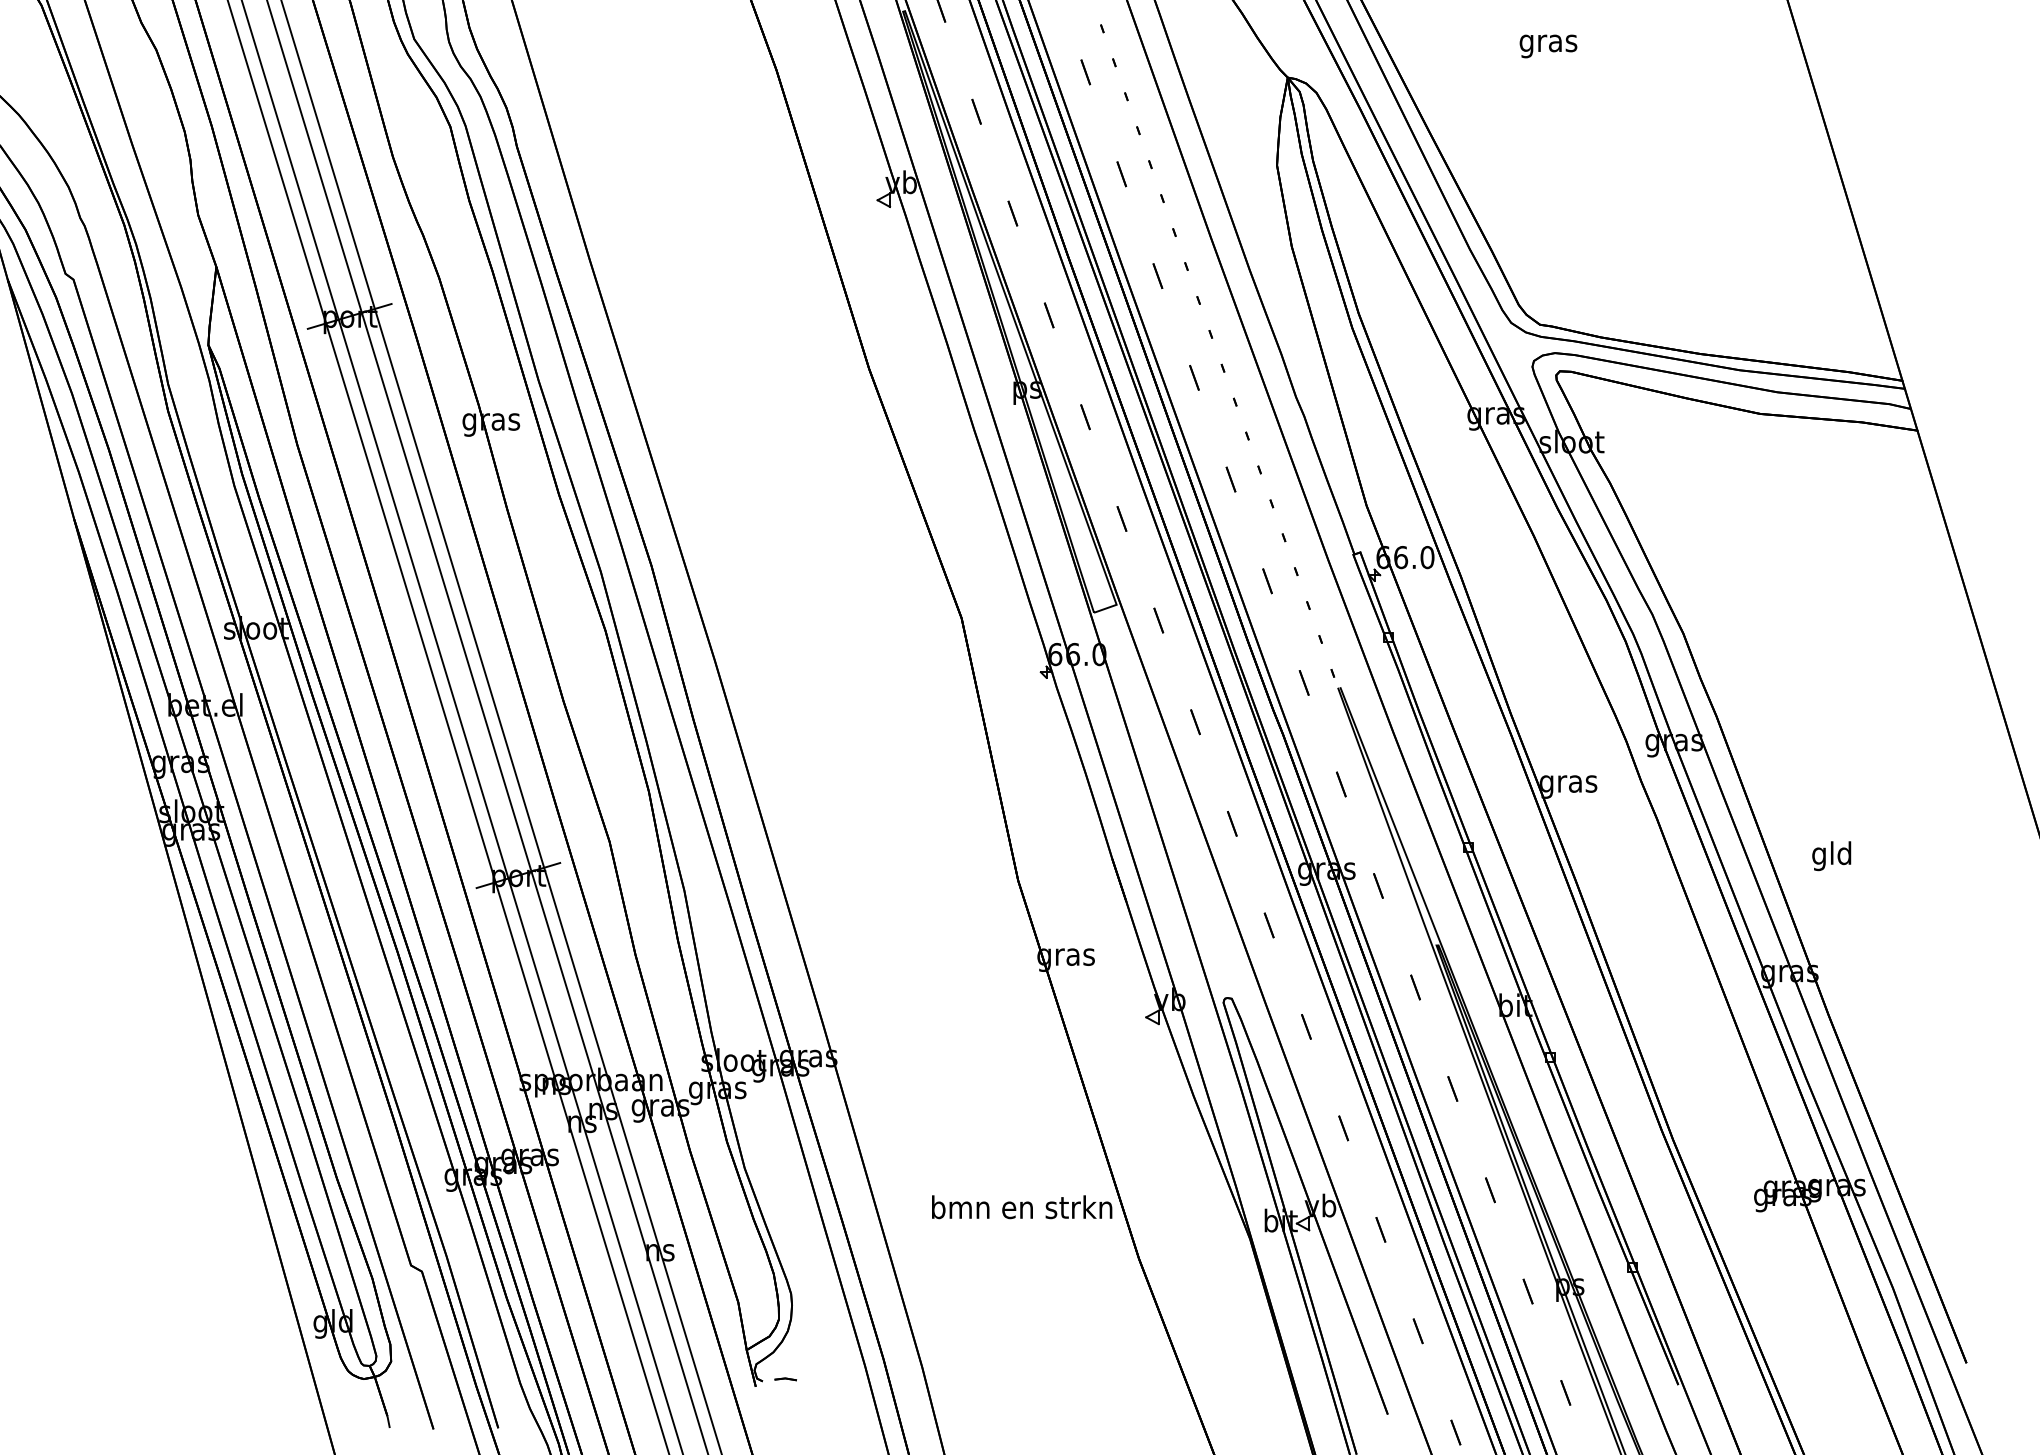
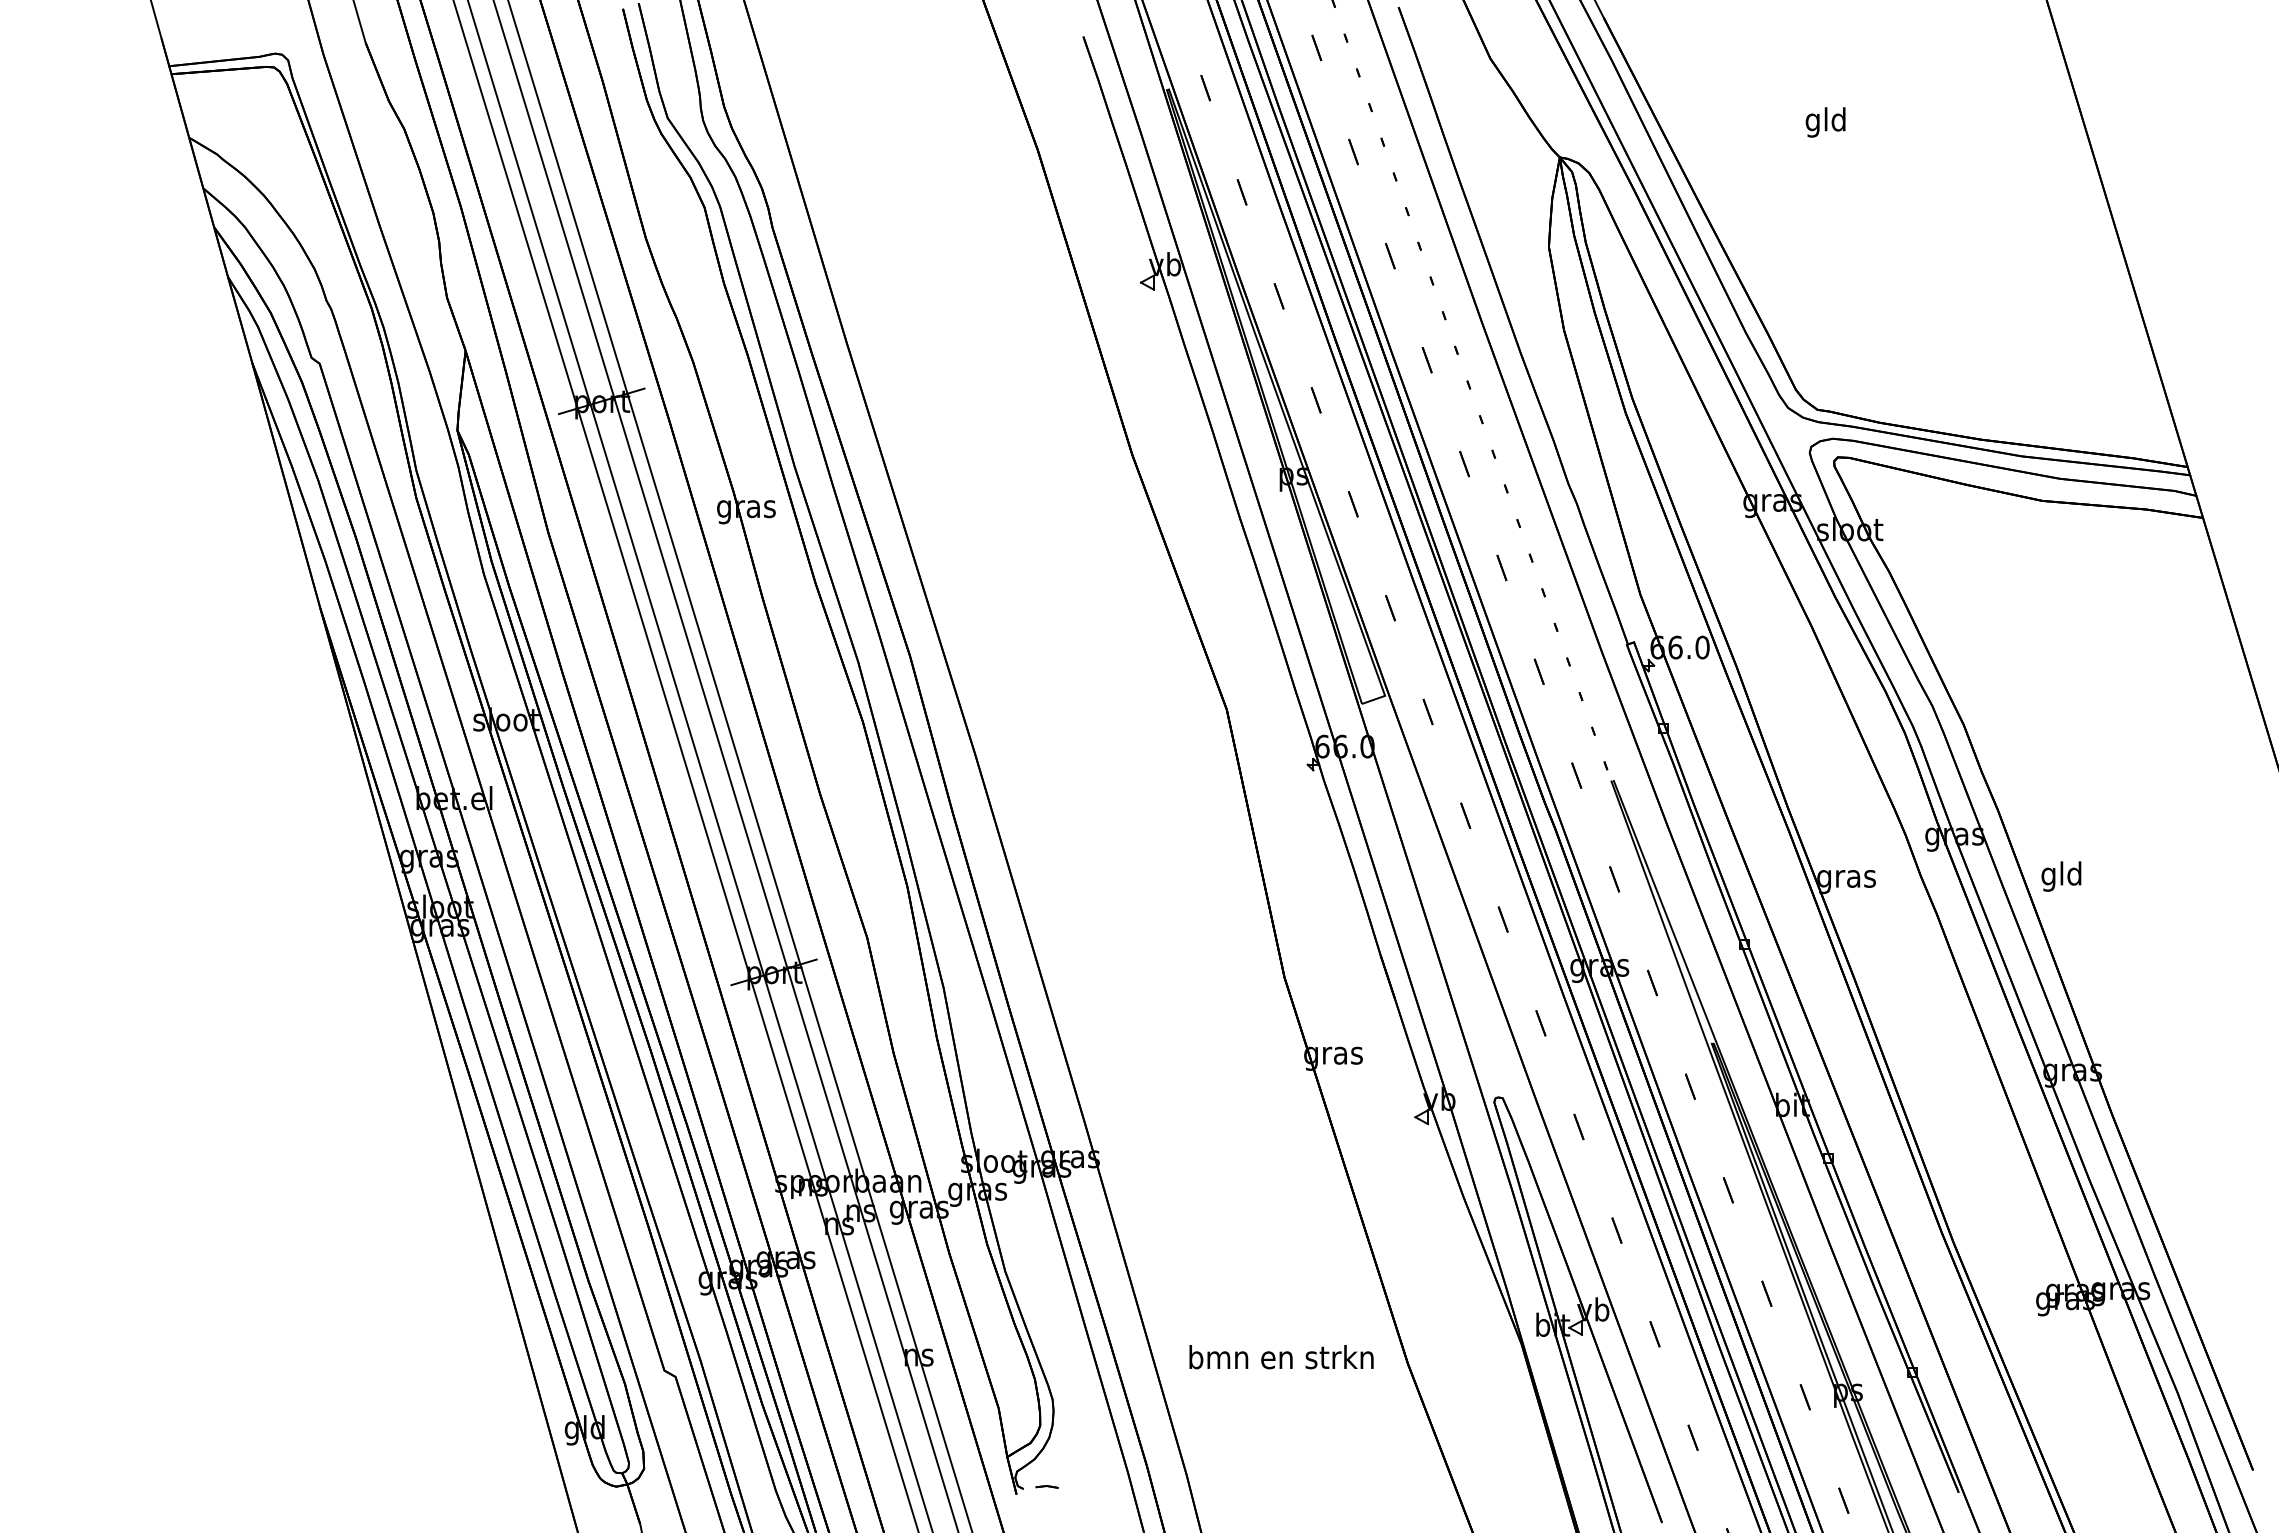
text: (1547, 43) -> (1825, 122), gras -> gld
text: (1831, 856) -> (2061, 876), moved
text: (1022, 1207) -> (1281, 1357), moved

